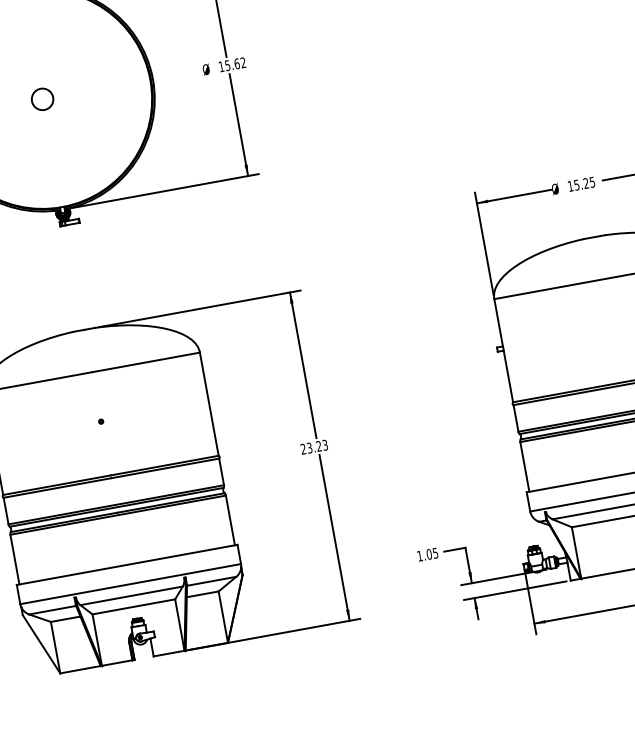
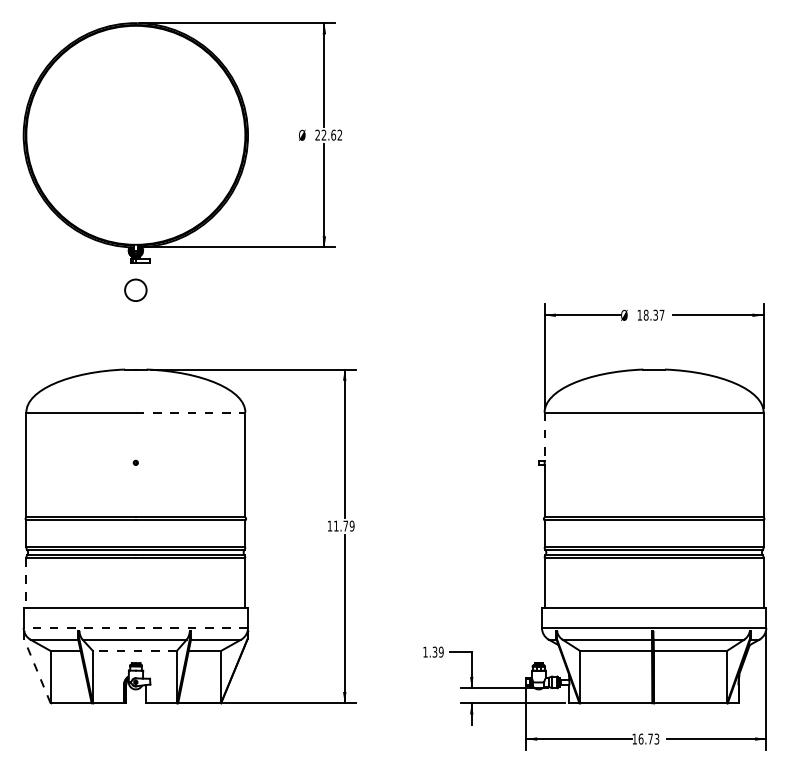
text: (224, 65) -> (320, 134), 15.62 -> 22.62
circle: (42, 98) -> (135, 289), moved
text: (583, 183) -> (653, 314), 15.25 -> 18.37
line: (498, 323) -> (544, 437), solid -> dashed
line: (145, 362) -> (190, 412), solid -> dashed
text: (313, 446) -> (340, 525), 23.23 -> 11.79
text: (431, 553) -> (437, 651), 1.05 -> 1.39
line: (15, 559) -> (26, 583), solid -> dashed
line: (130, 583) -> (135, 627), solid -> dashed
line: (133, 606) -> (134, 650), solid -> dashed
line: (41, 644) -> (37, 671), solid -> dashed

